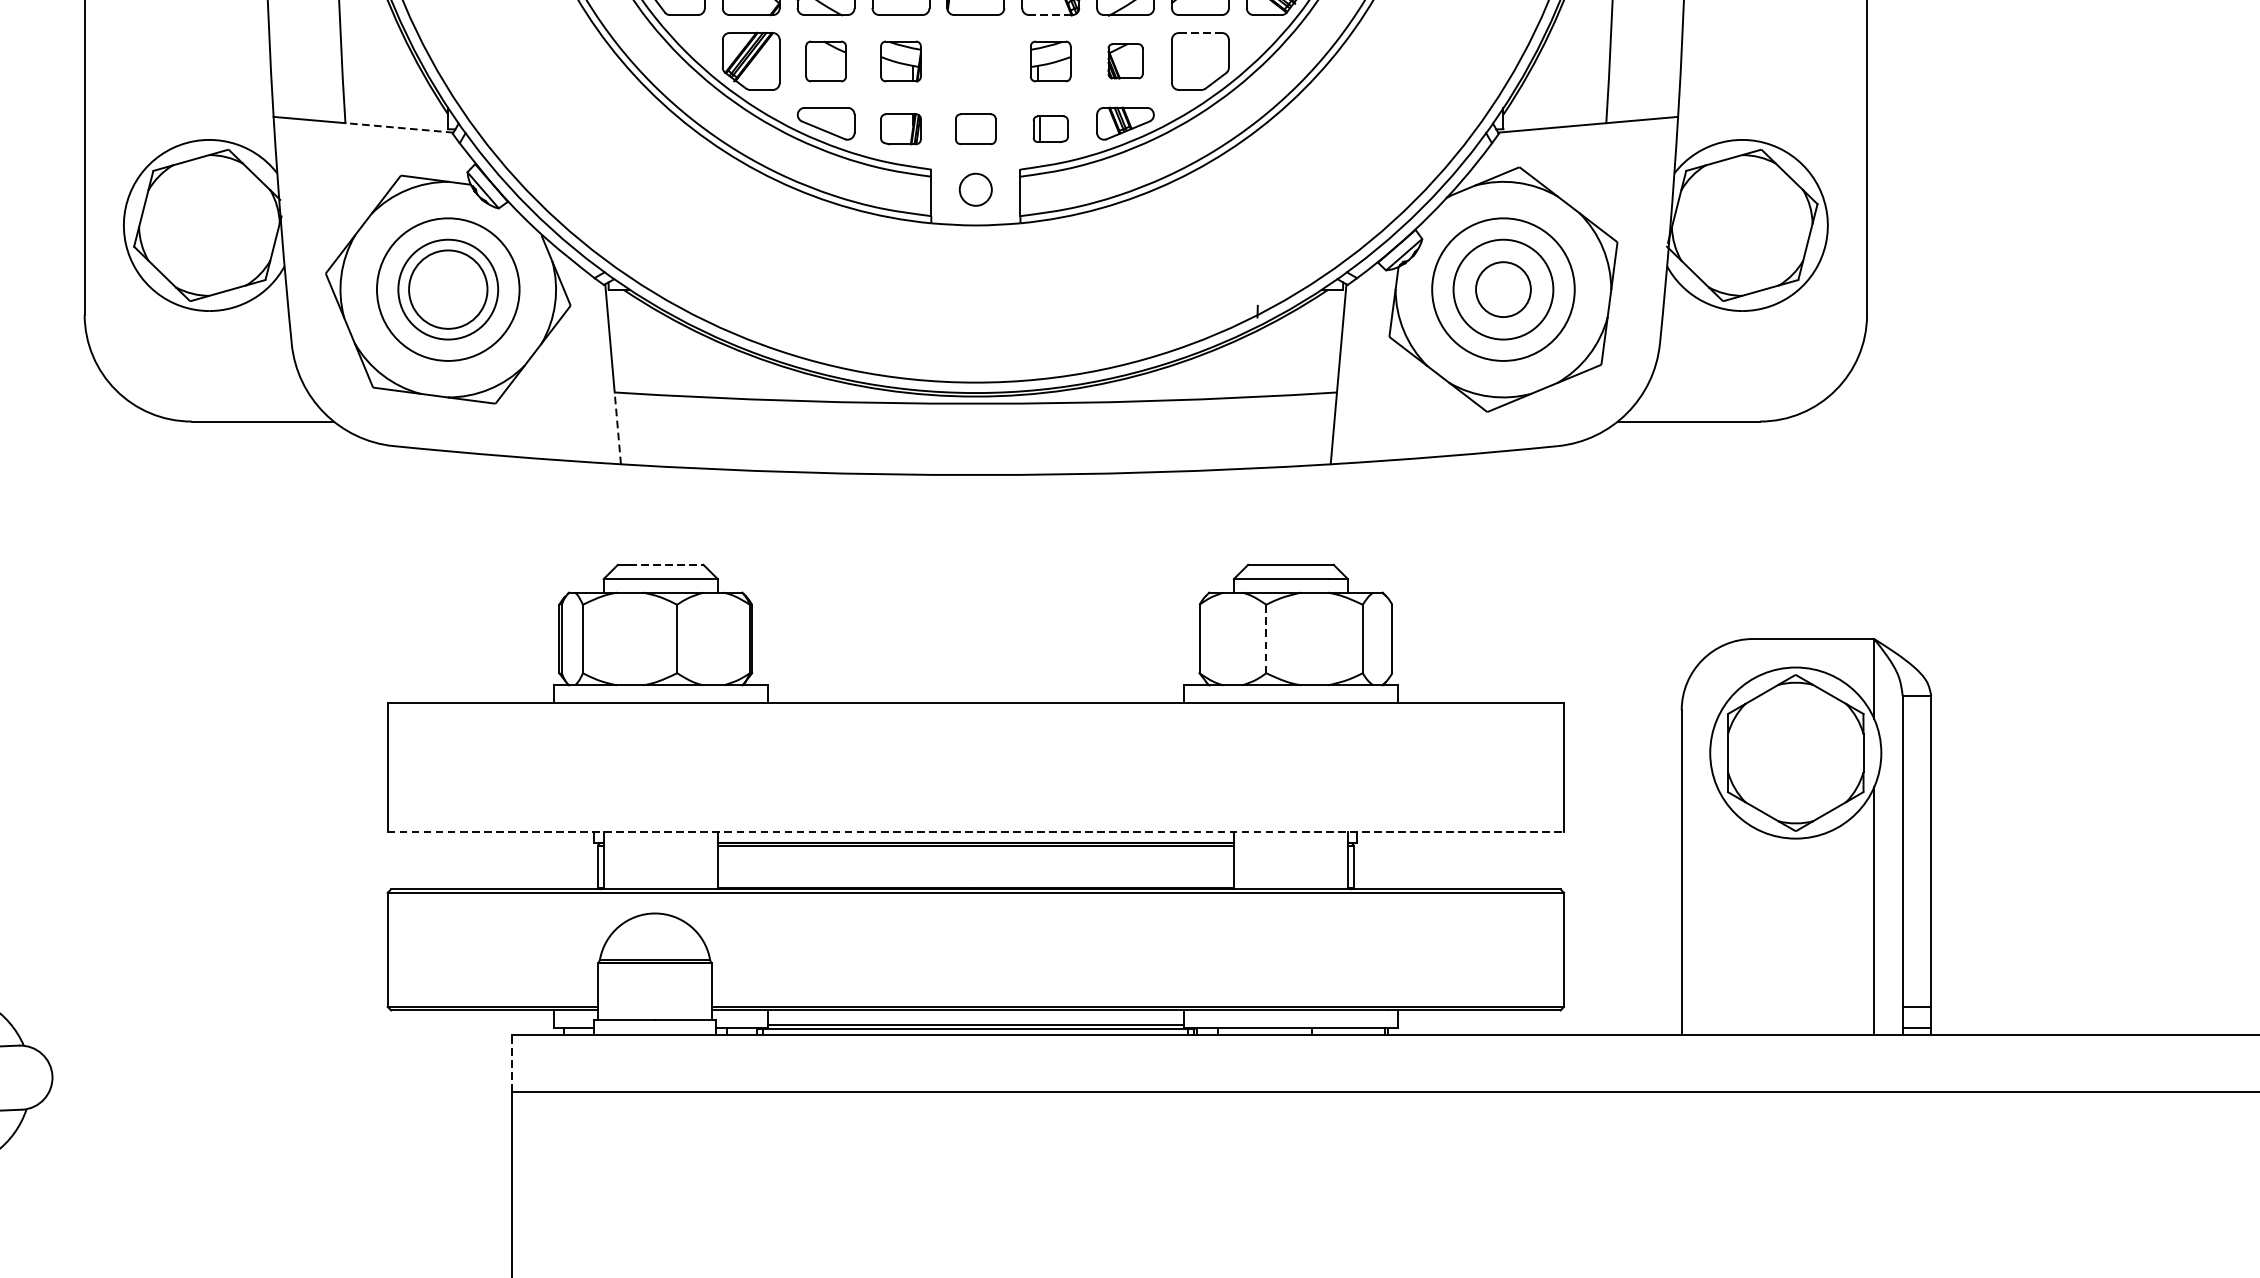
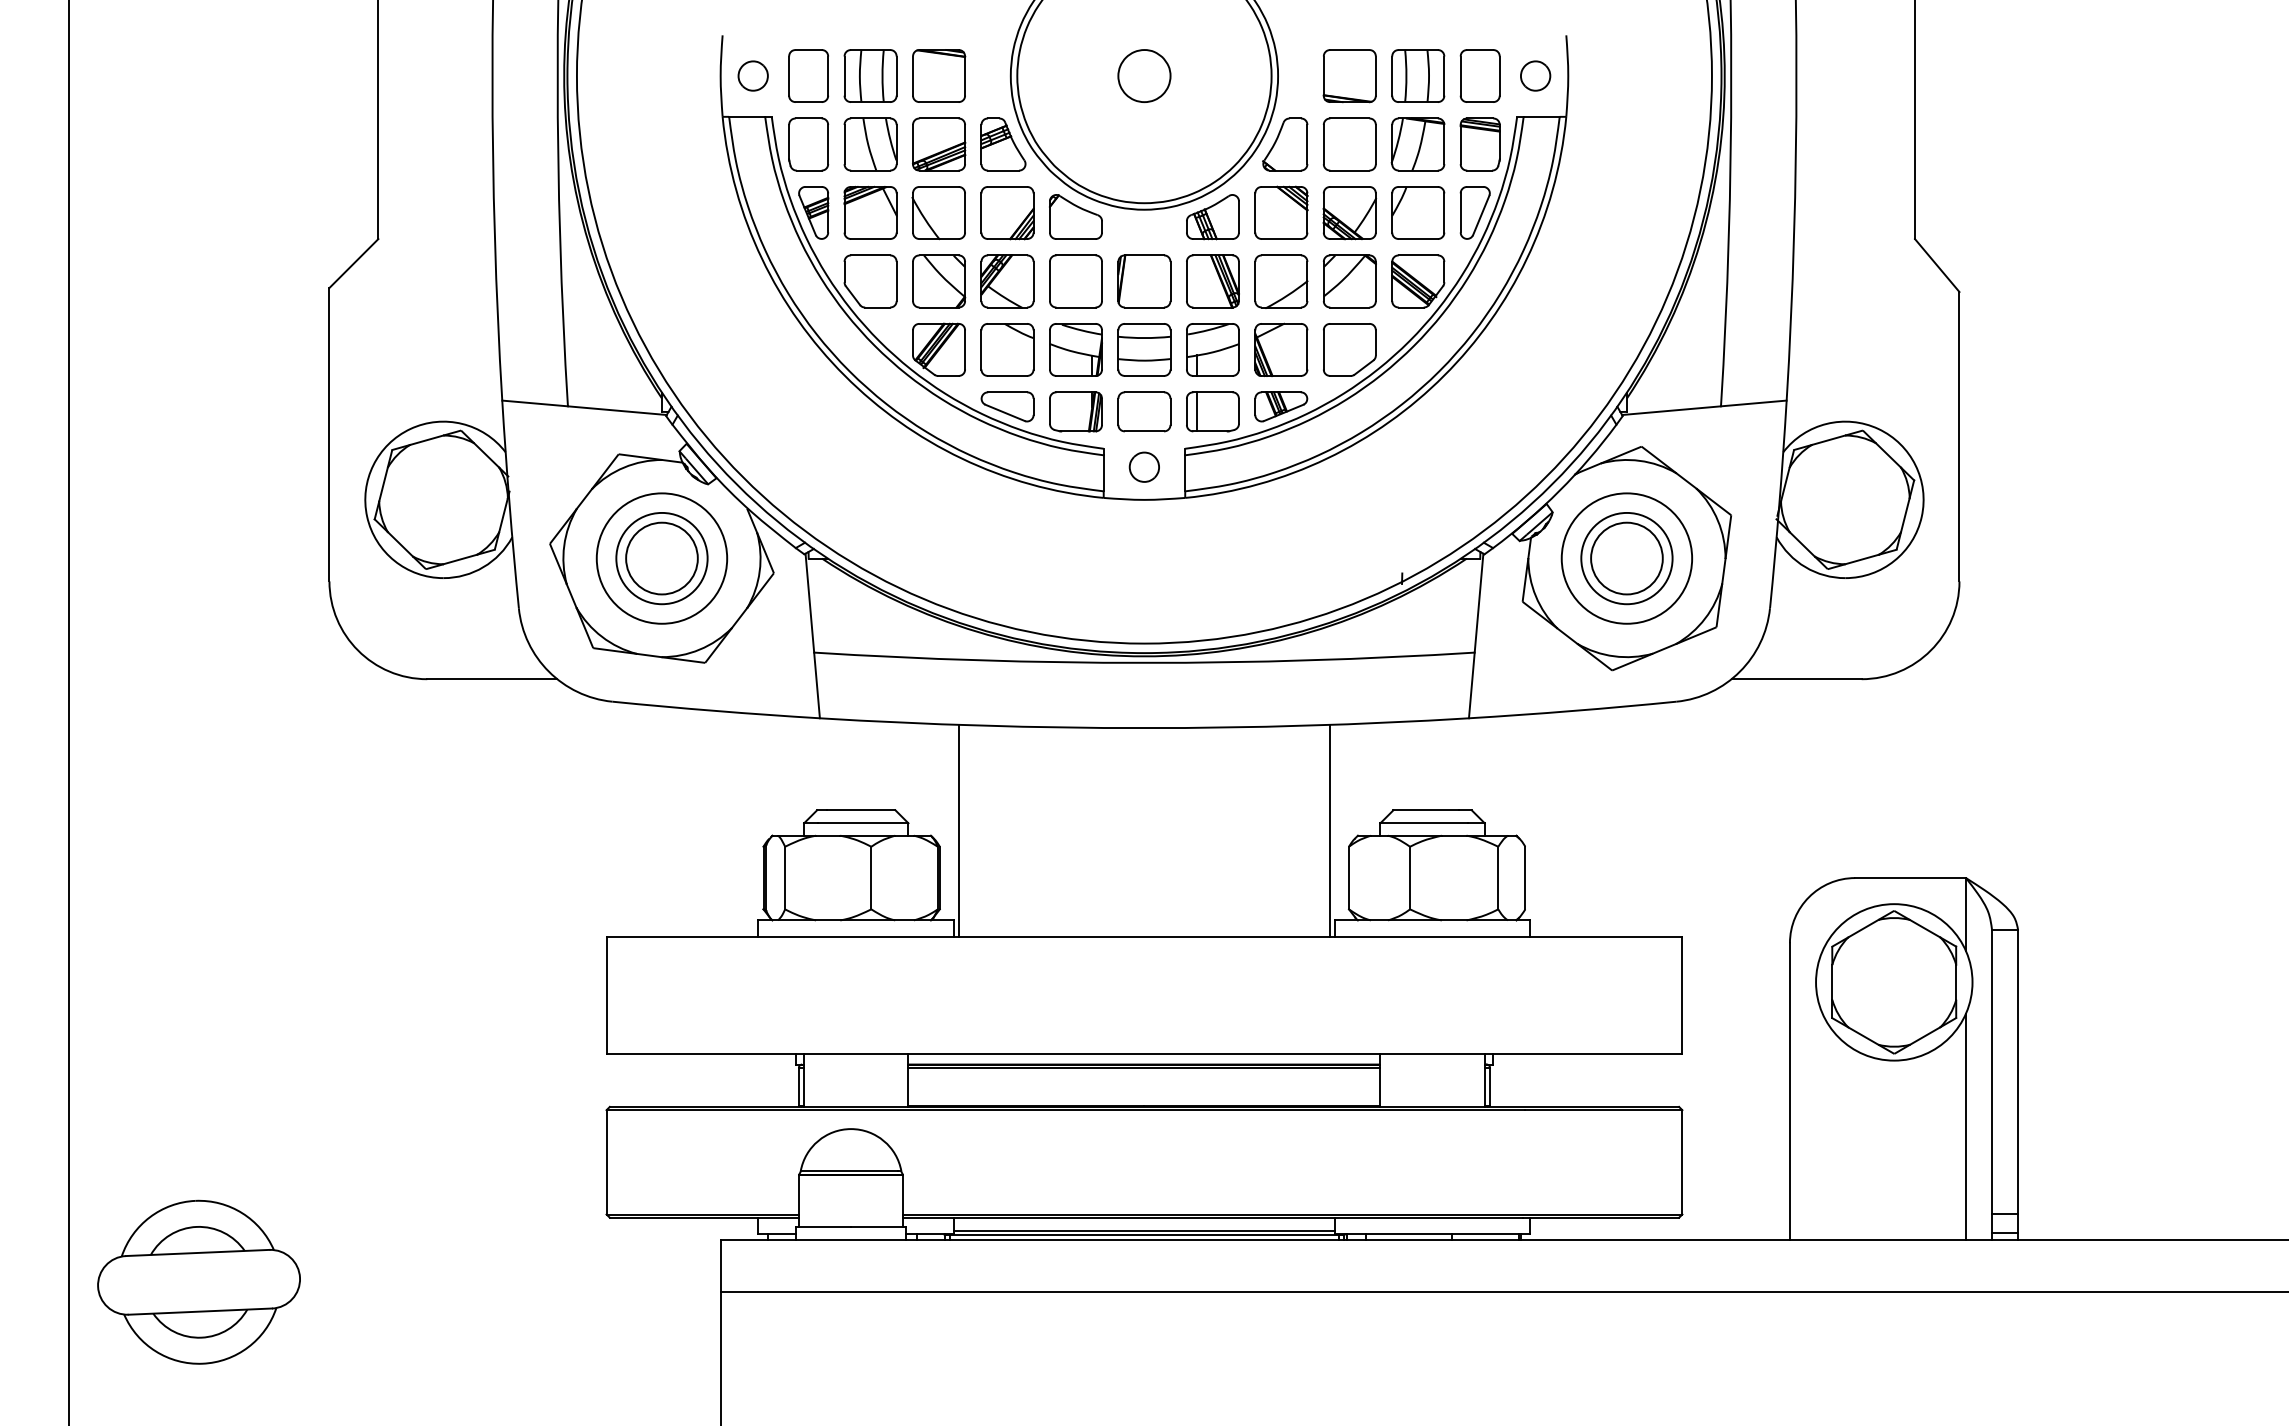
line: (1050, 15) -> (1212, 307), dashed -> solid
line: (1200, 32) -> (1349, 323), dashed -> solid
part: (826, 61) -> (1007, 349), size x1.43
part: (900, 61) -> (1075, 349), size x1.43
part: (975, 61) -> (1144, 349), added
part: (1050, 61) -> (1212, 349), size x1.43
part: (1125, 61) -> (1281, 349), size x1.67
line: (399, 127) -> (617, 410), dashed -> solid
part: (900, 128) -> (1075, 411), size x1.43
part: (975, 128) -> (1144, 411), size x1.43
part: (1050, 128) -> (1212, 411), size x1.67
circle: (1502, 289) -> (1626, 558), size x1.43
line: (618, 428) -> (817, 685), dashed -> solid
line: (666, 565) -> (861, 810), dashed -> solid
line: (772, 586) -> (958, 830), added
line: (1179, 586) -> (1330, 830), added
line: (1266, 638) -> (1410, 877), dashed -> solid
line: (975, 831) -> (1144, 1054), dashed -> solid
line: (512, 1062) -> (720, 1265), dashed -> solid

